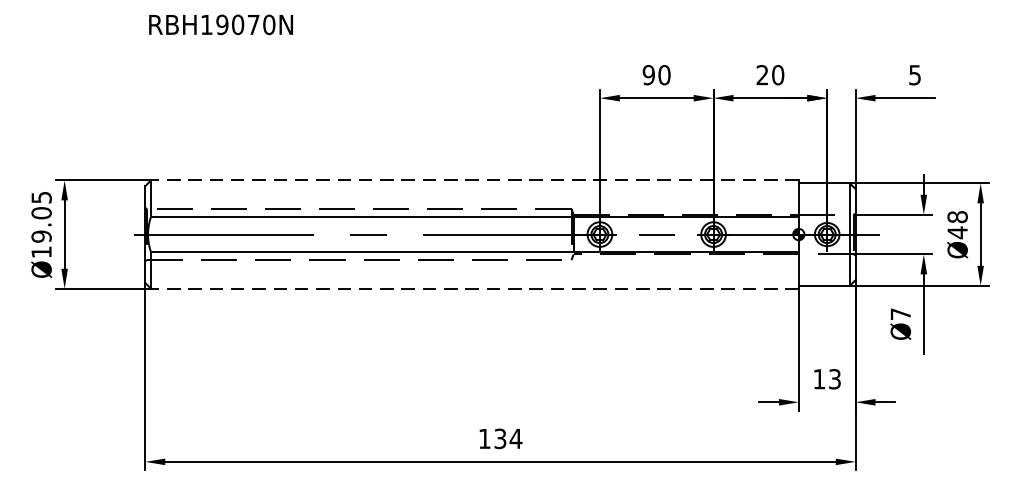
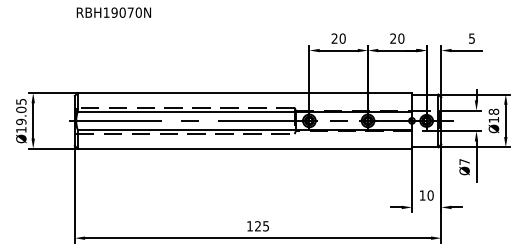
text: (648, 74) -> (334, 38), 90 -> 20
line: (474, 179) -> (244, 92), dashed -> solid
text: (956, 231) -> (493, 119), Ø48 -> Ø18
line: (474, 288) -> (244, 148), dashed -> solid
text: (834, 379) -> (430, 195), 13 -> 10
text: (509, 439) -> (262, 226), 134 -> 125

